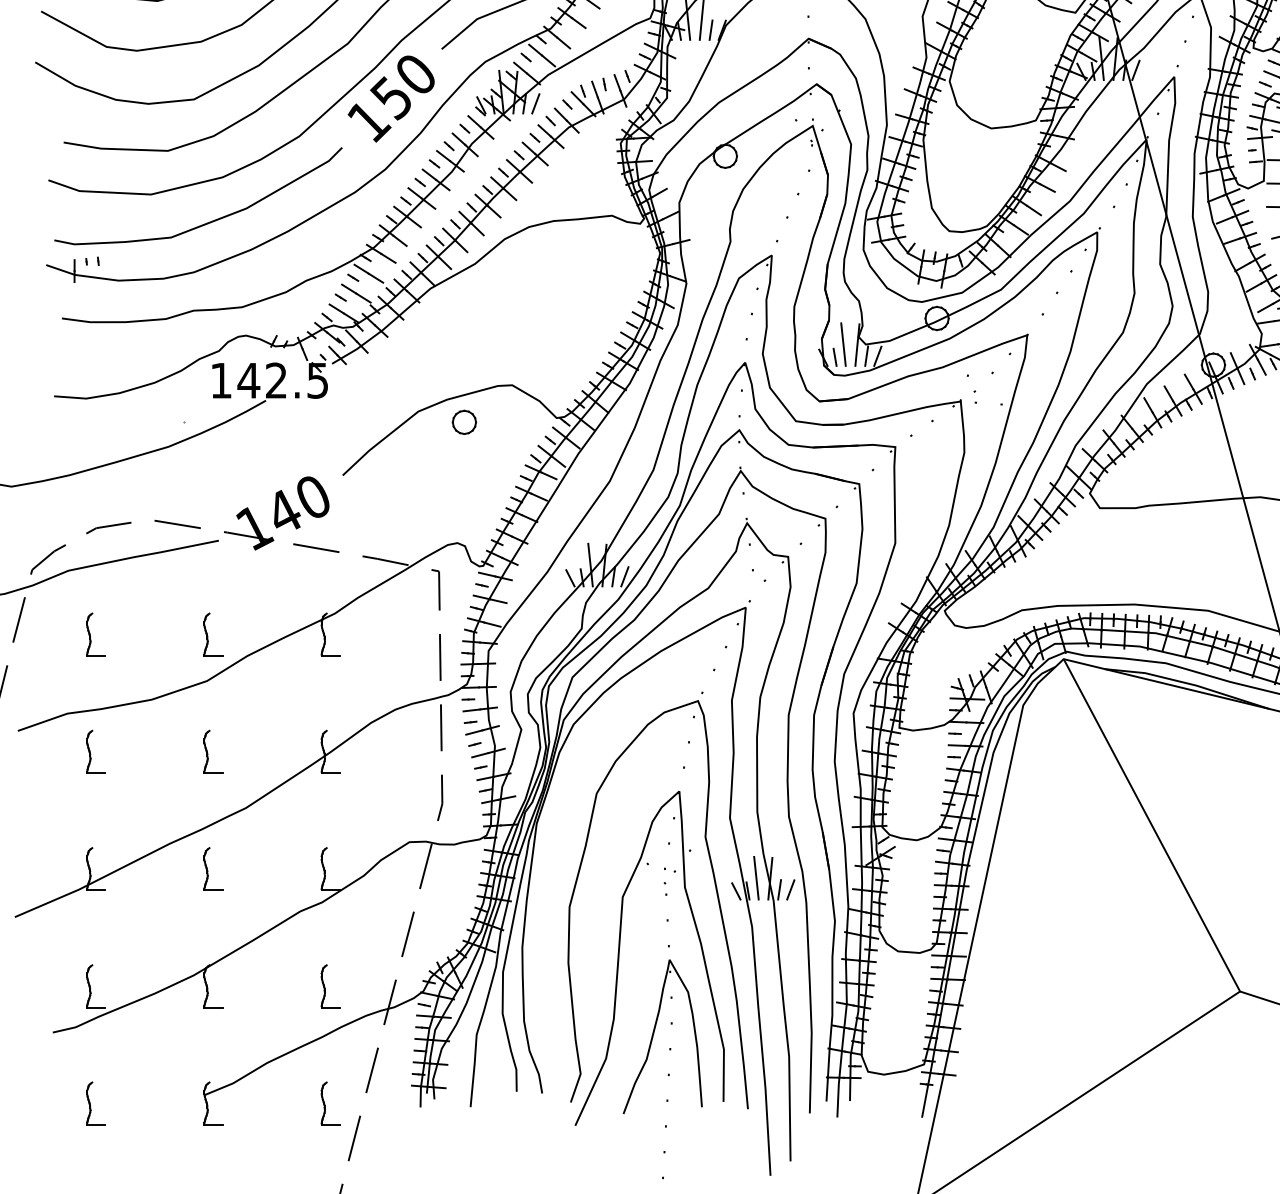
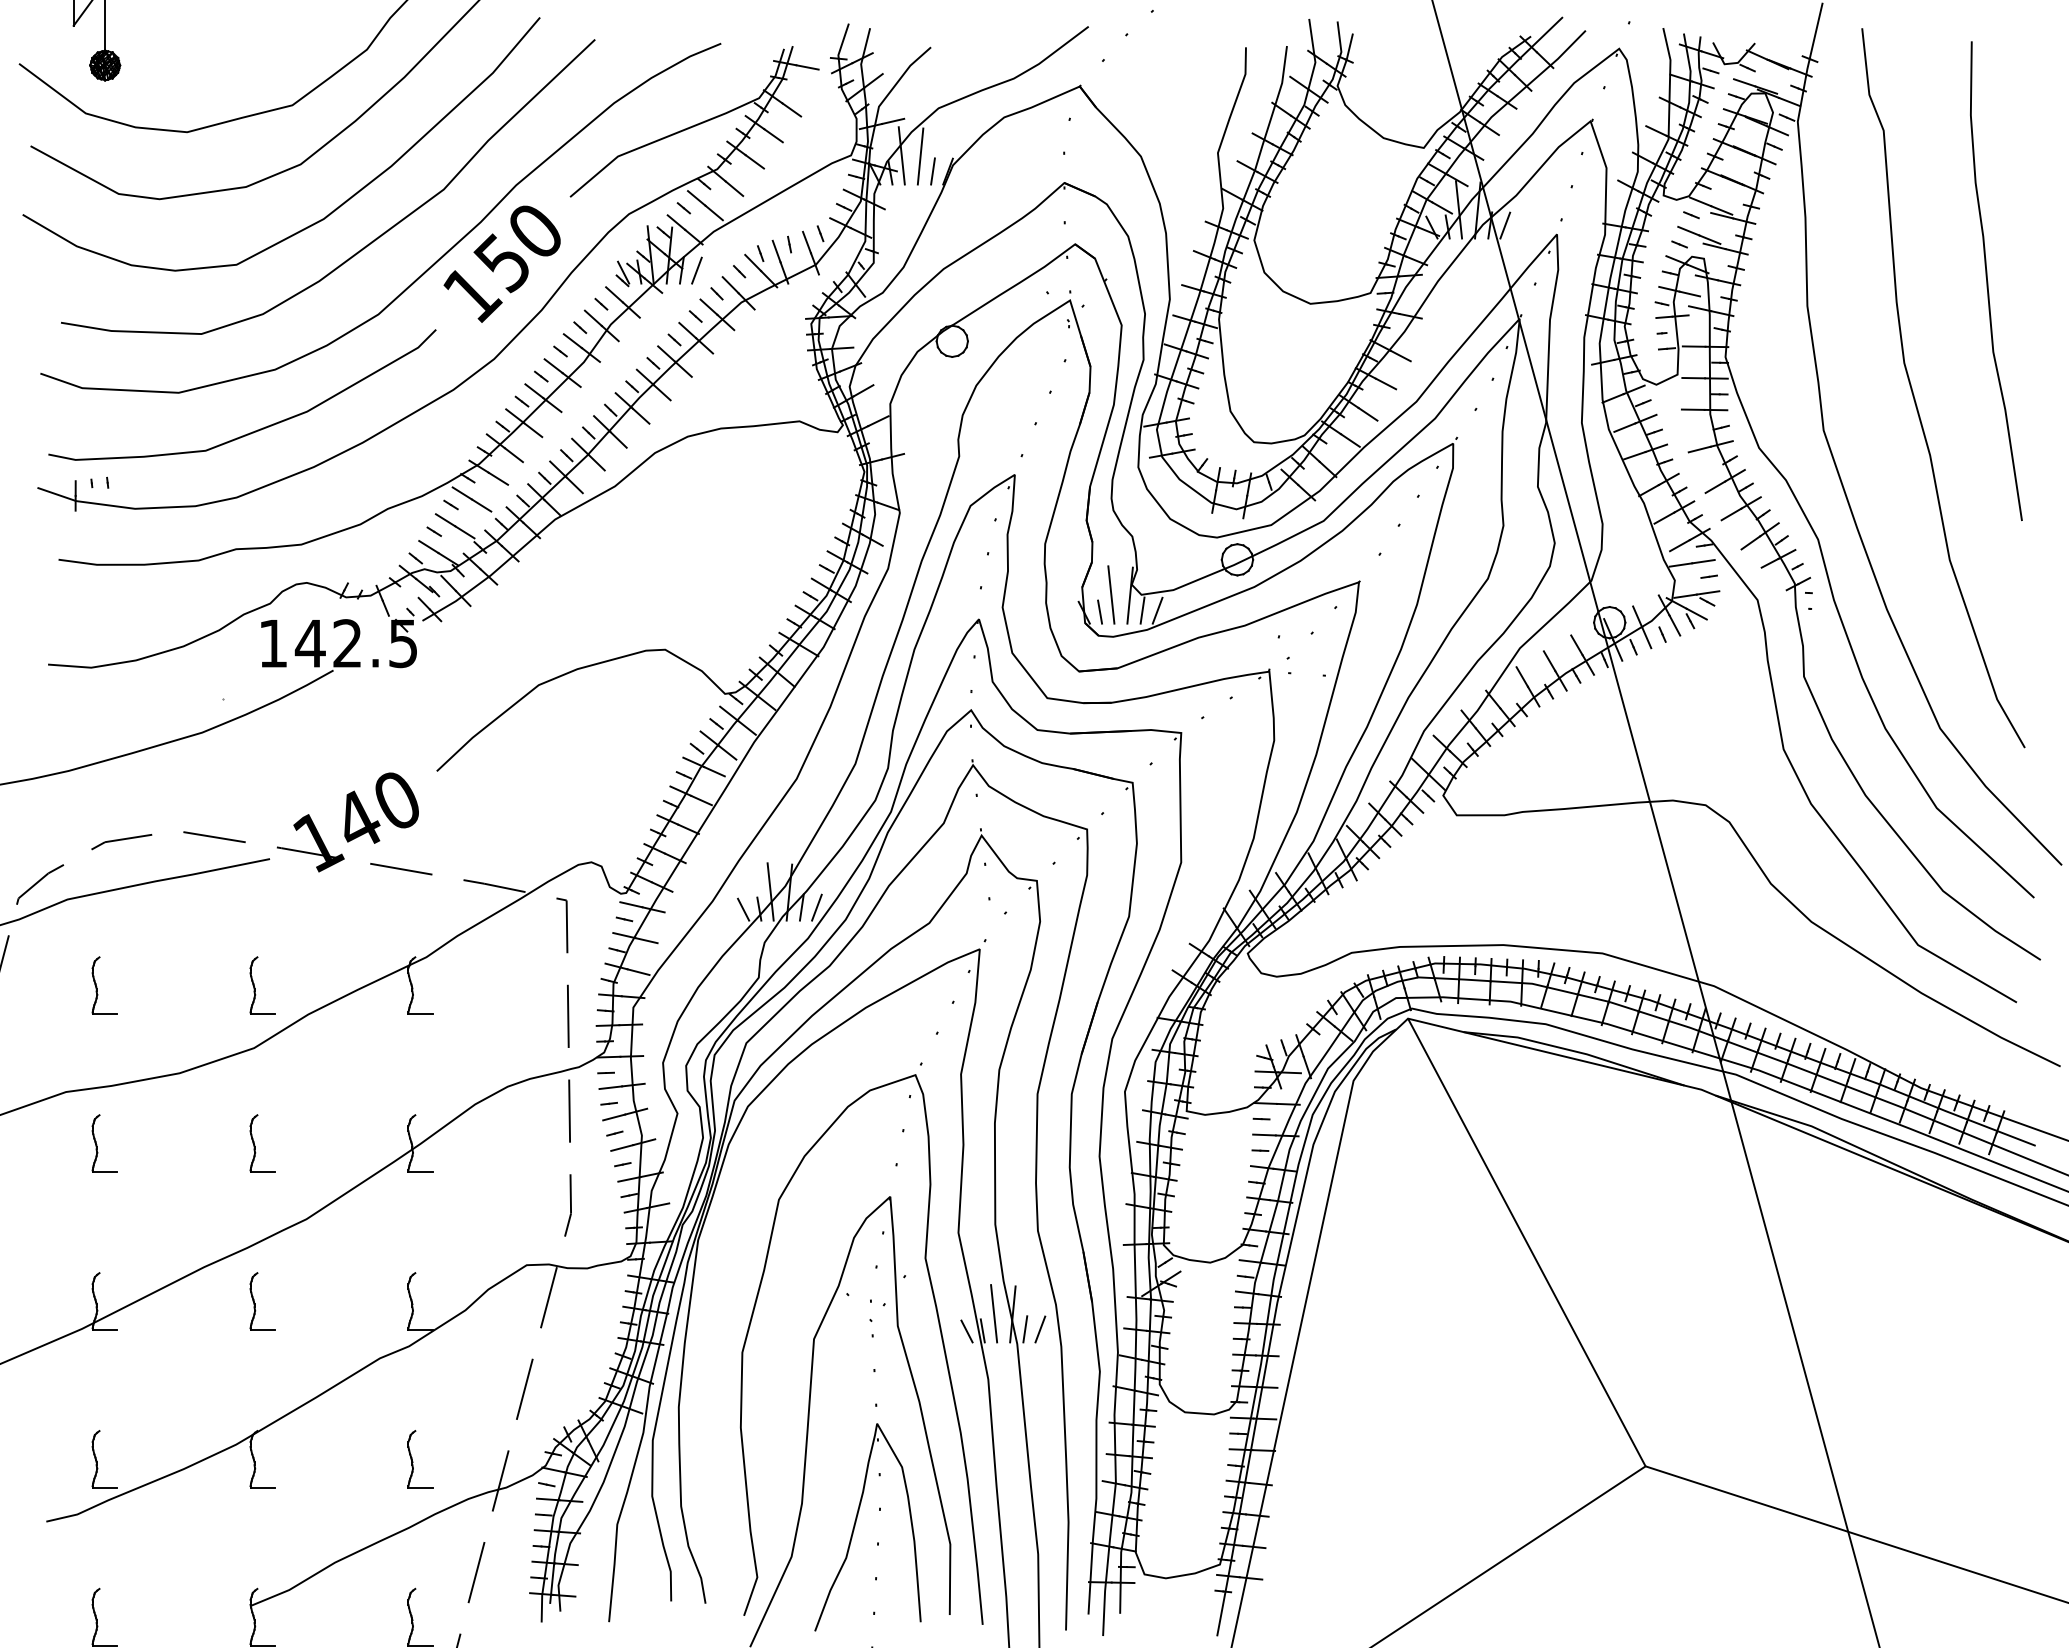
part: (464, 422) -> (600, 699), removed

